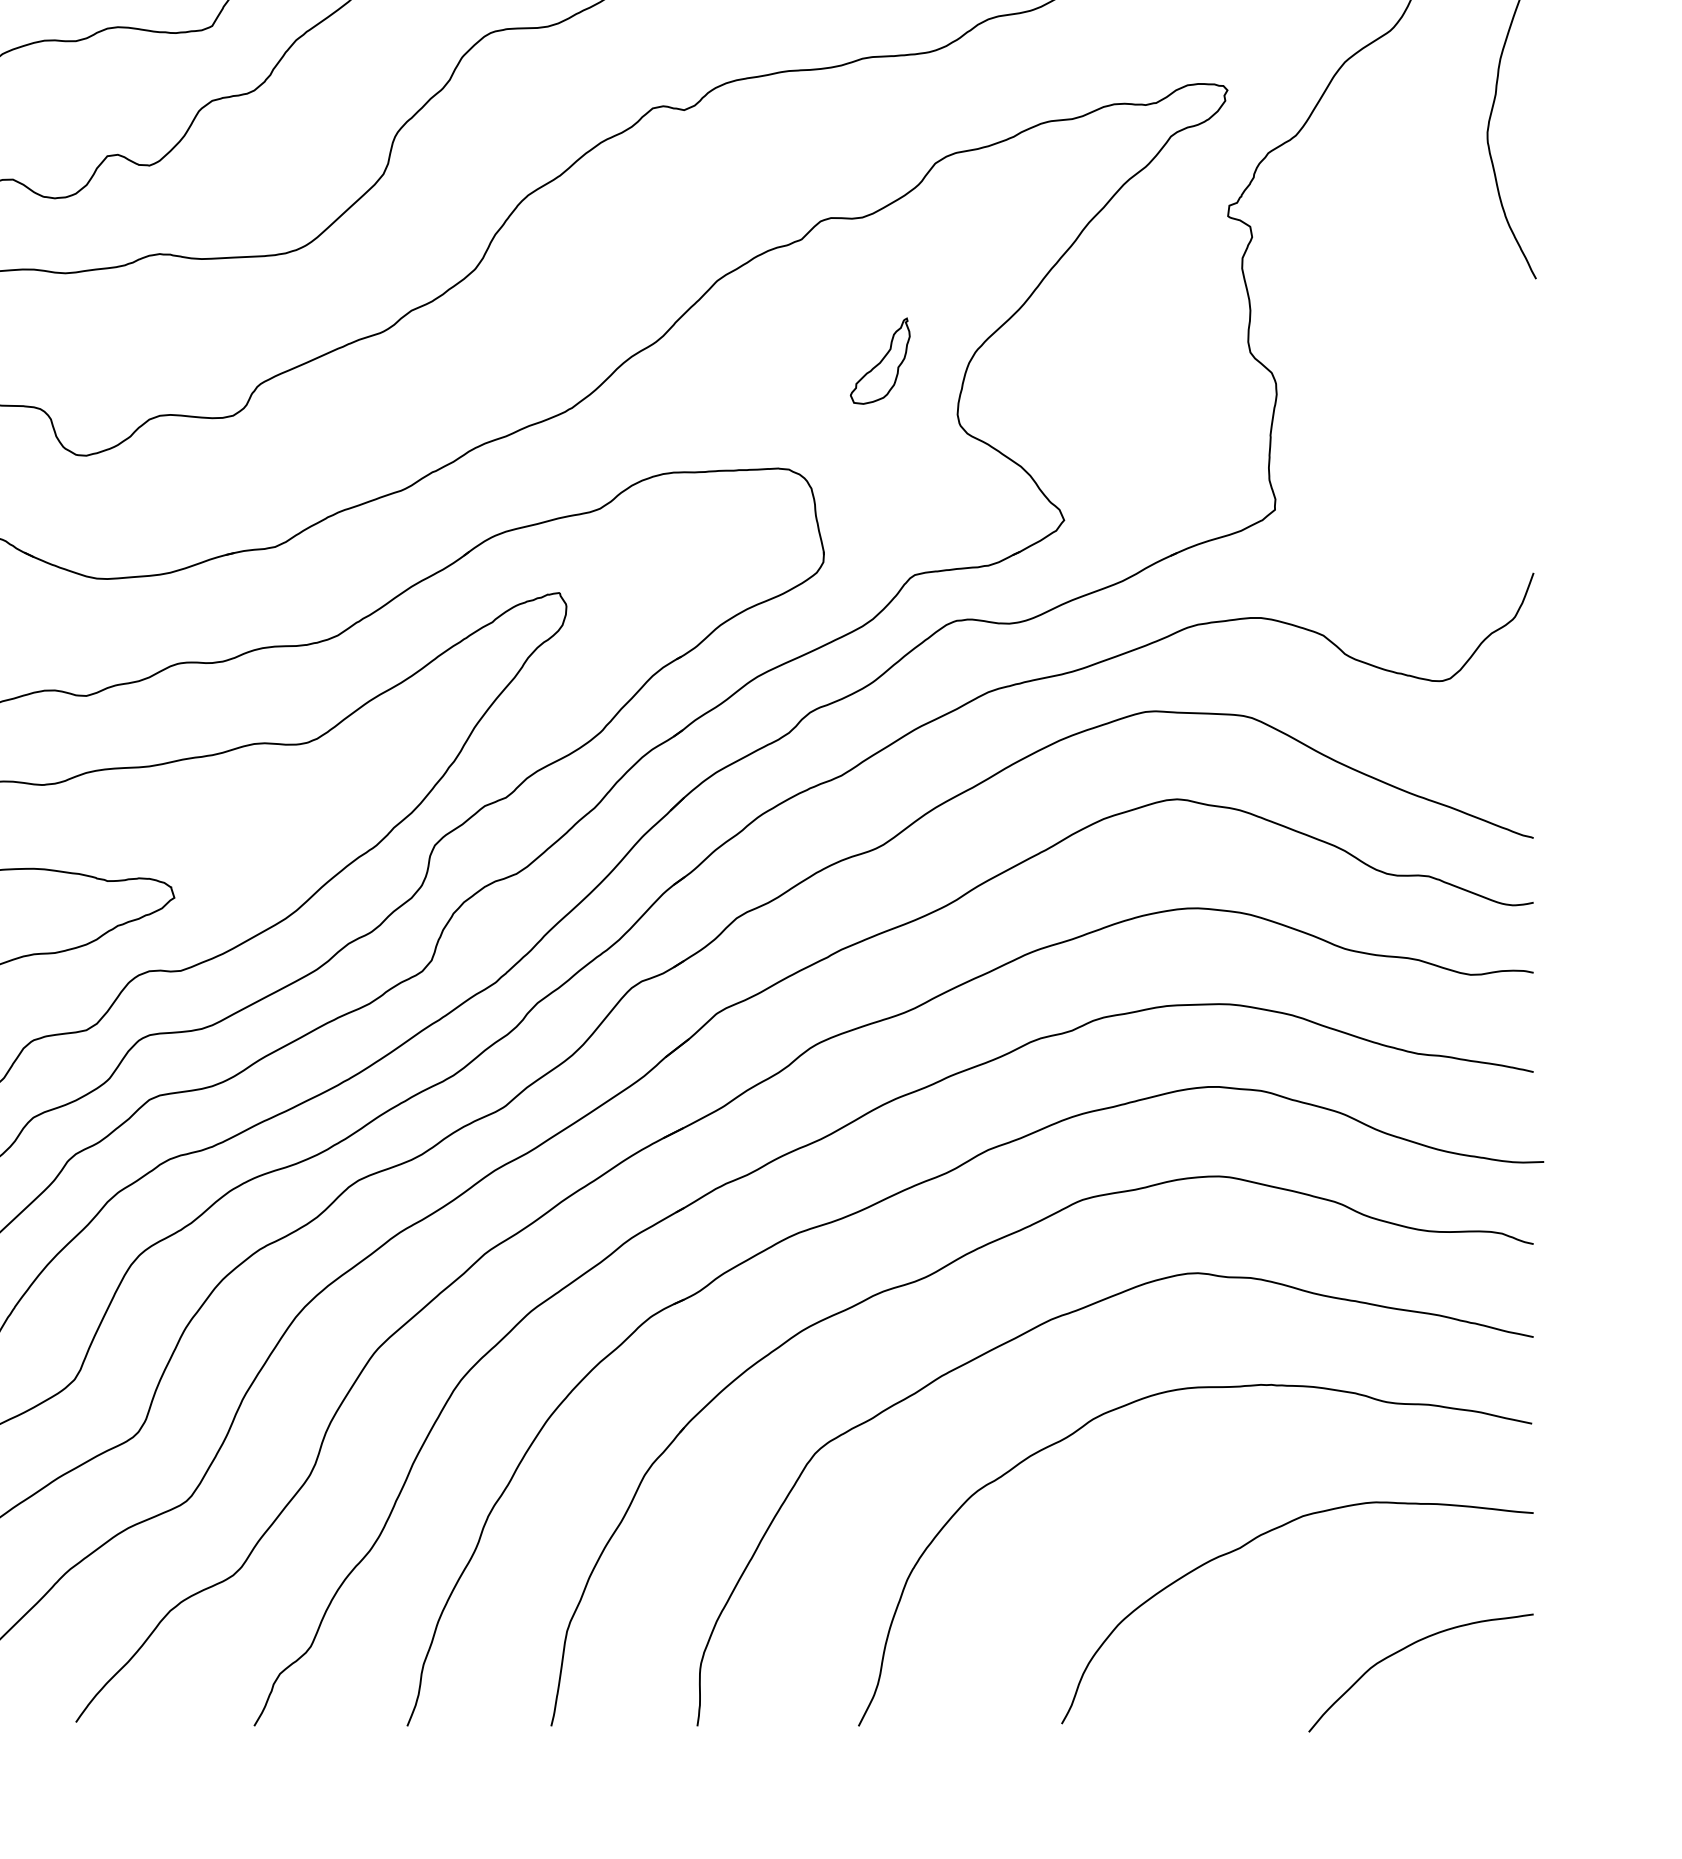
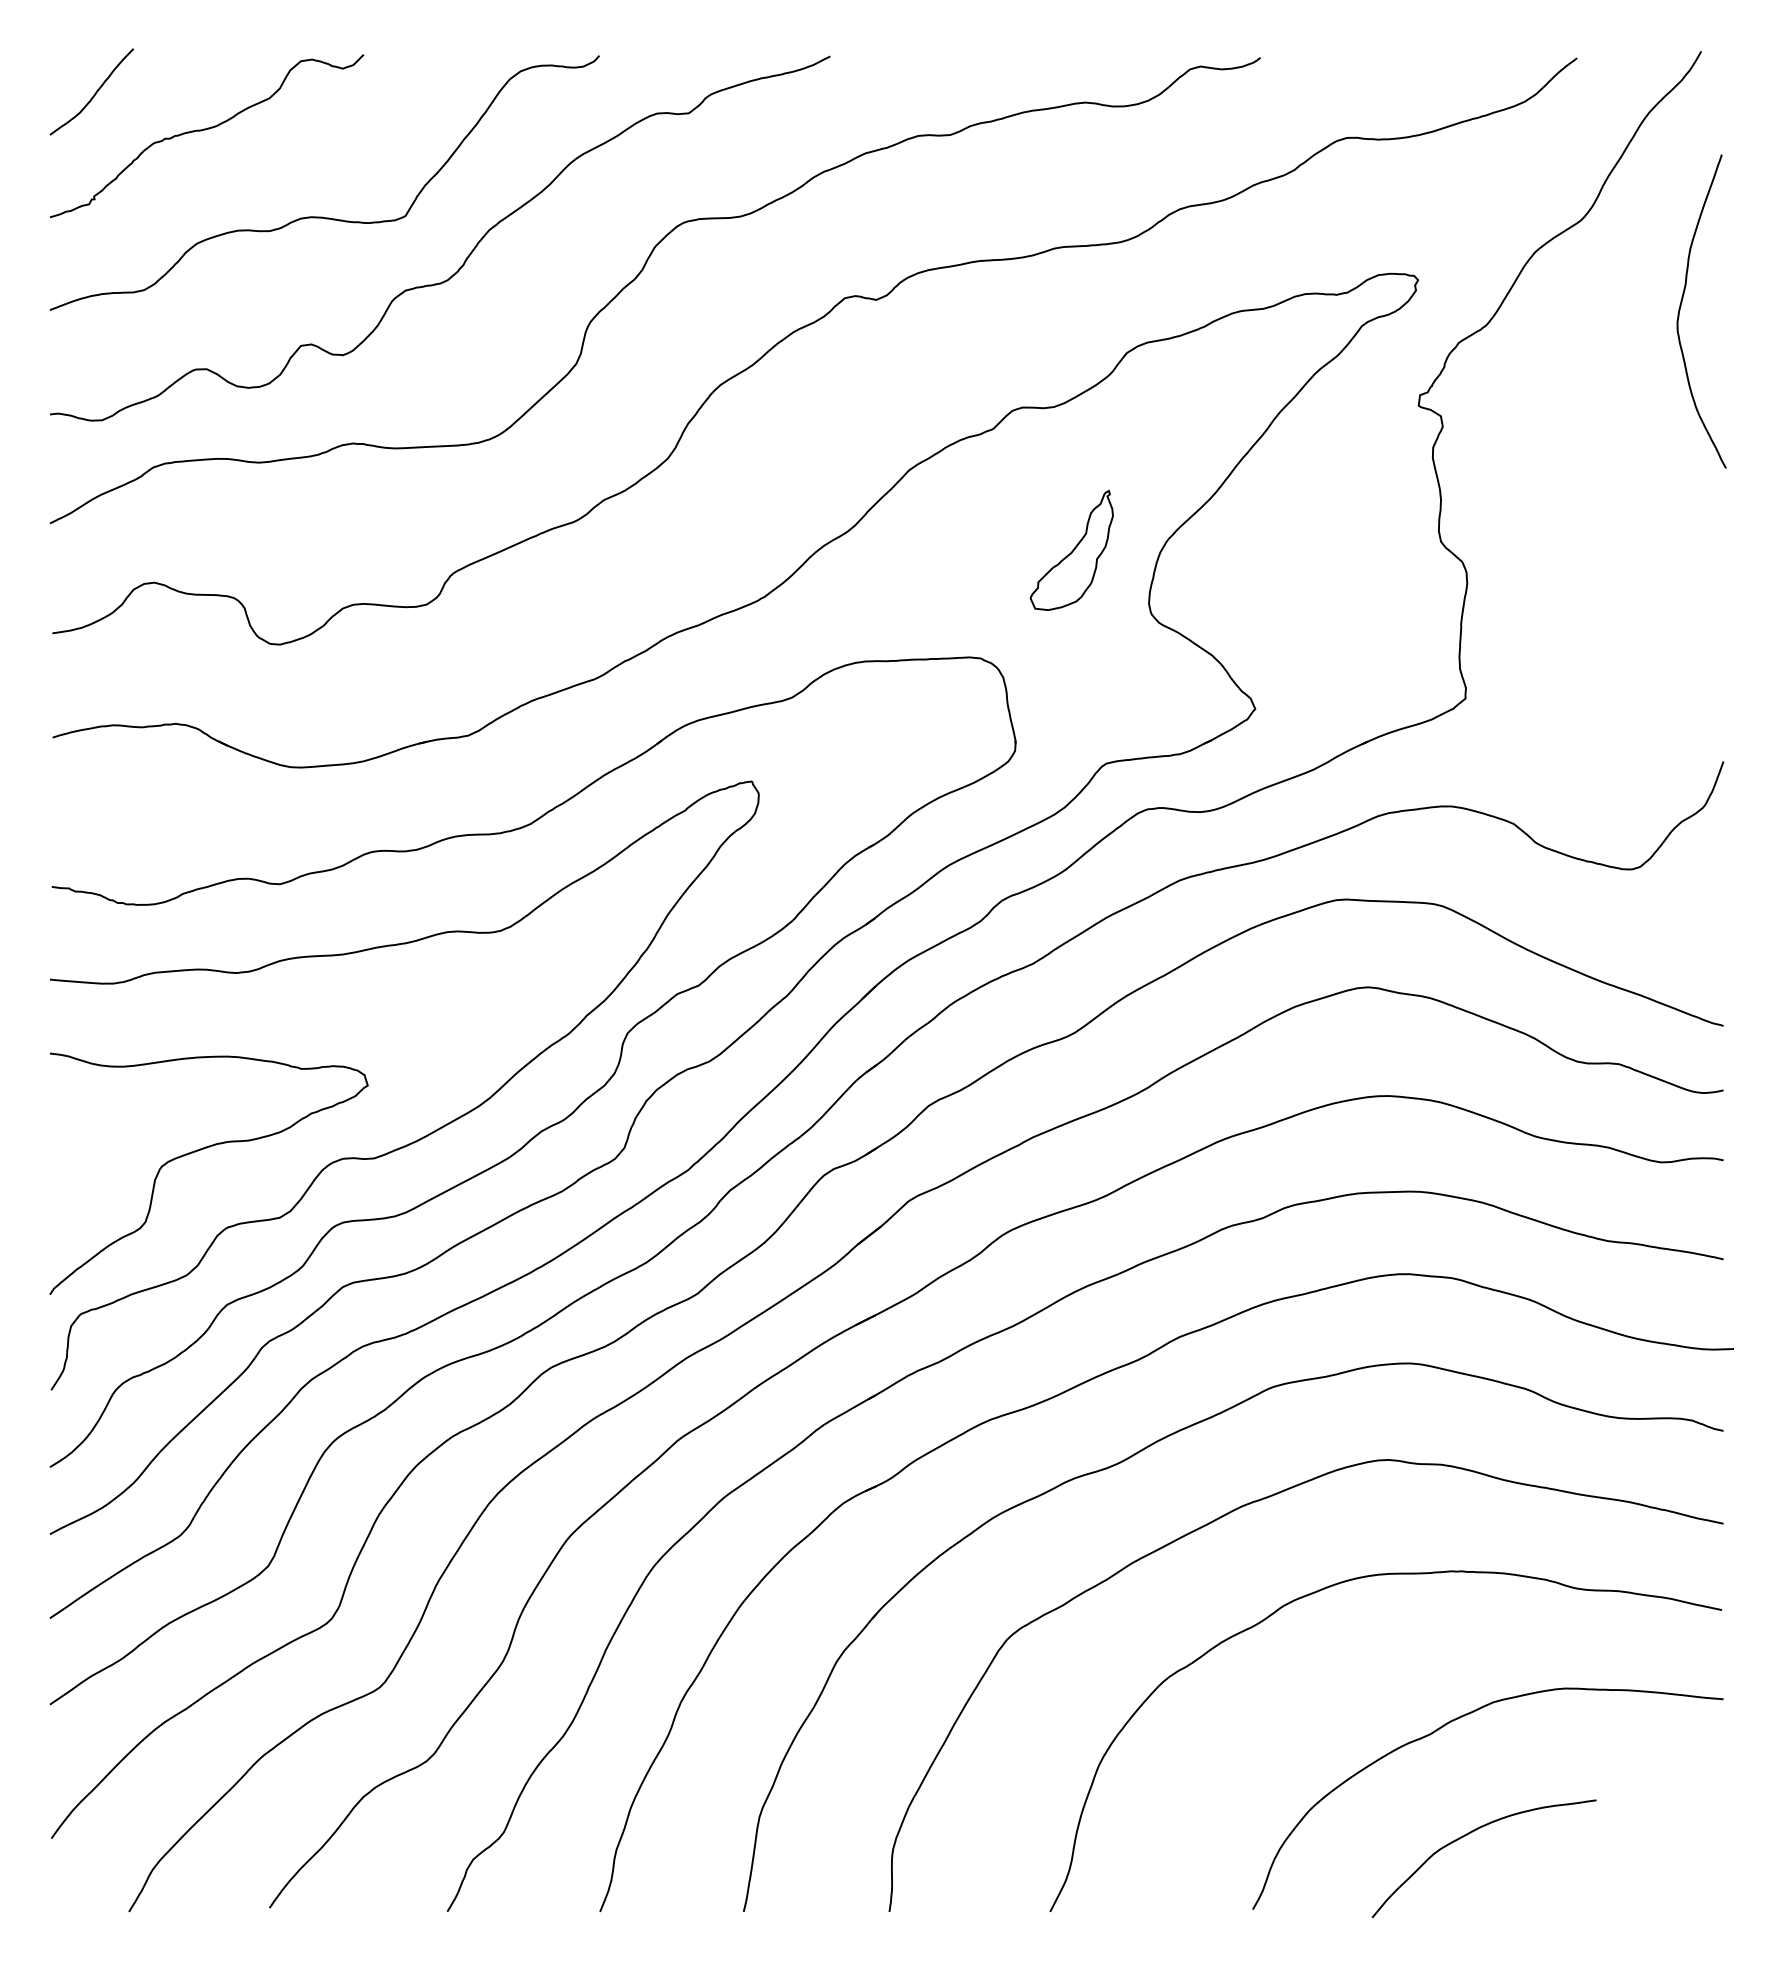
part: (879, 360) -> (1071, 549), size x1.4
curve: (1406, 1648) -> (1469, 1834), moved

